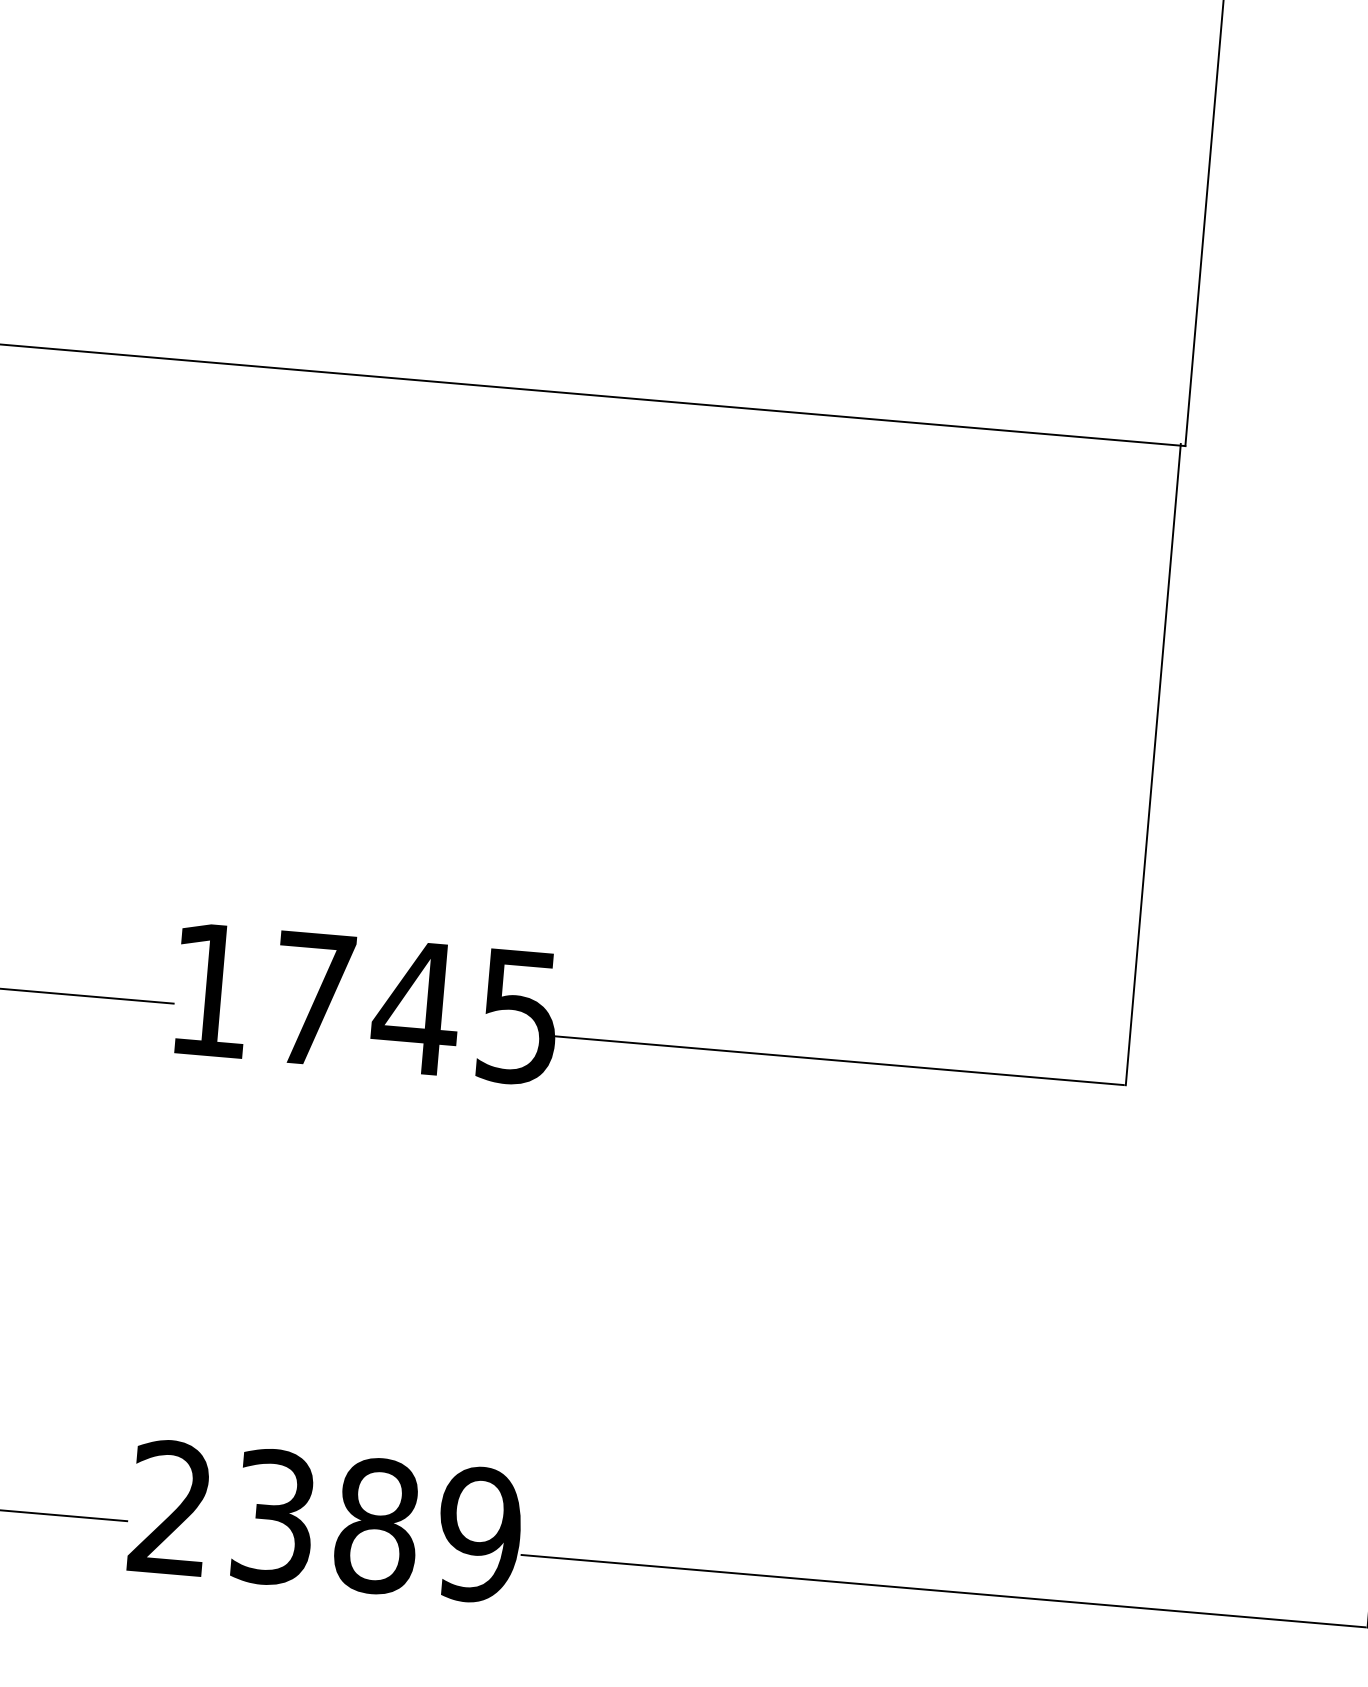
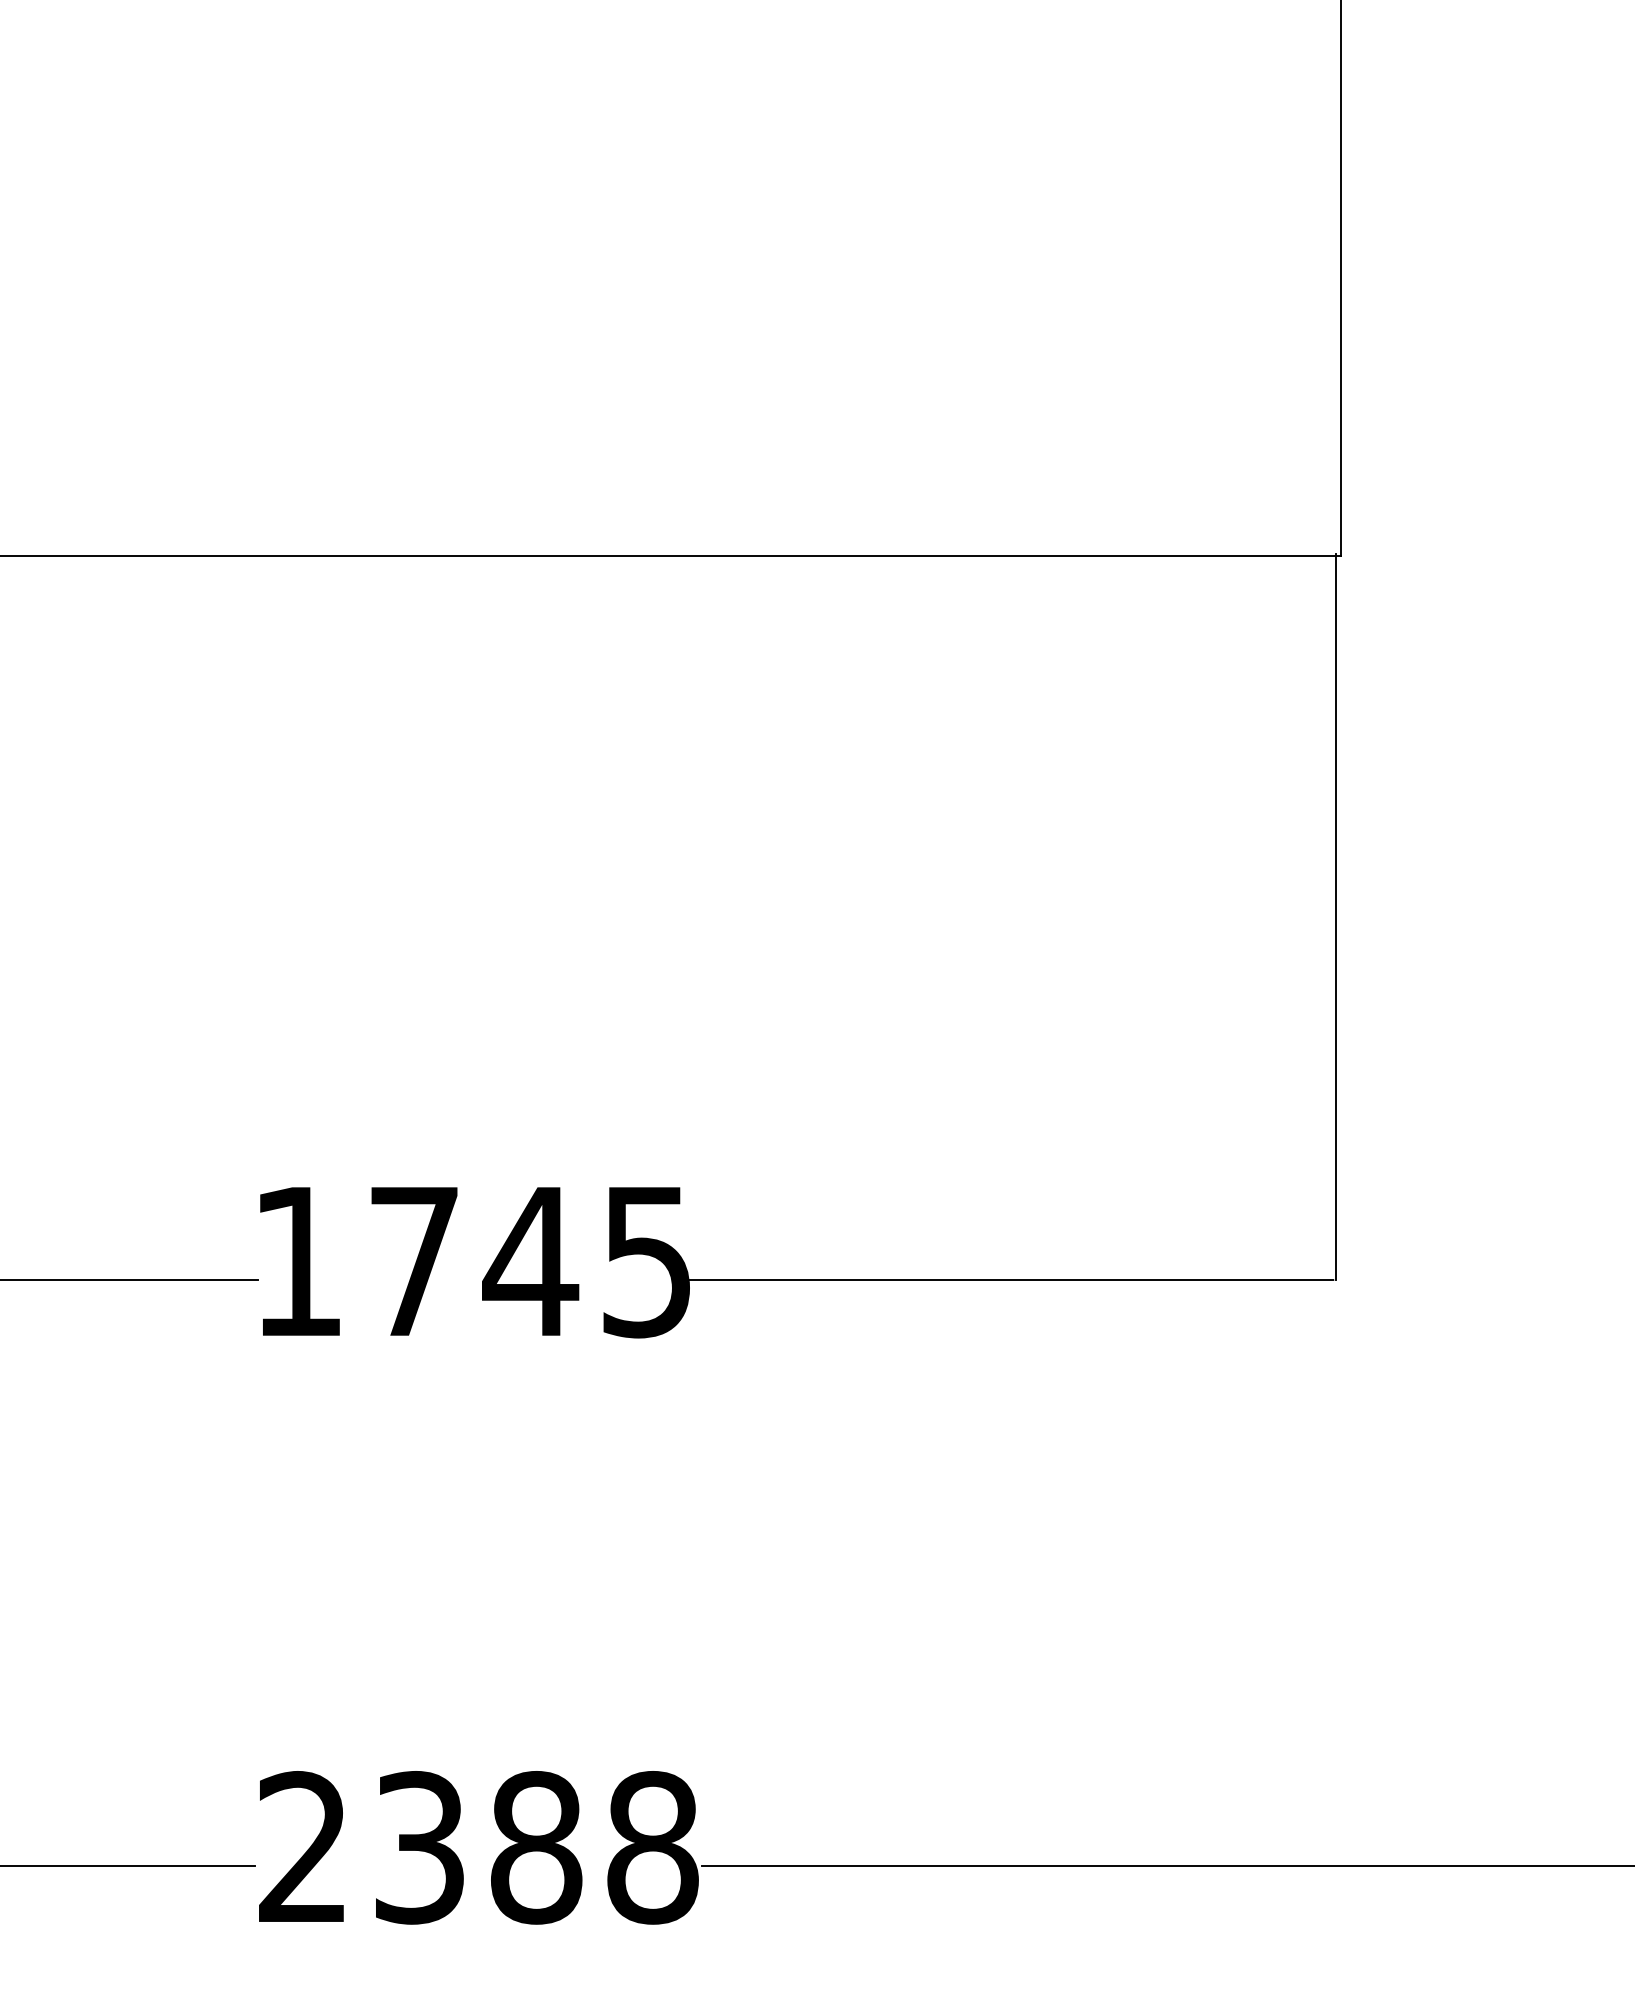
text: (479, 1534) -> (652, 1847), 2389 -> 2388

